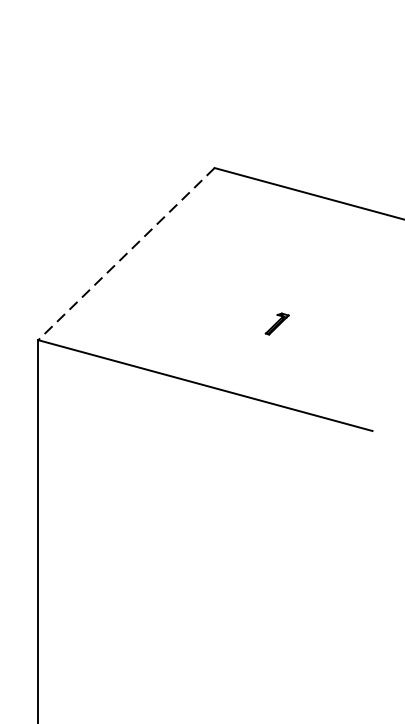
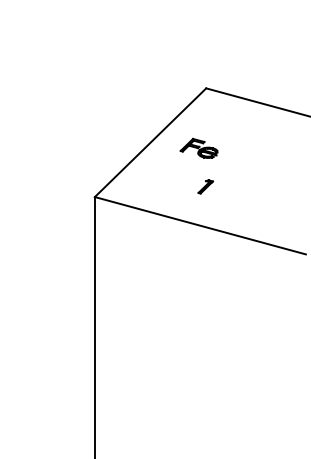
line: (126, 253) -> (150, 142), dashed -> solid
part: (202, 261) -> (198, 147), added
part: (276, 323) -> (205, 186), moved

